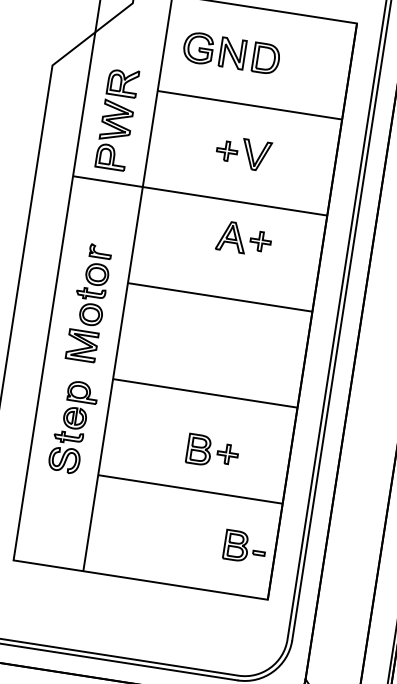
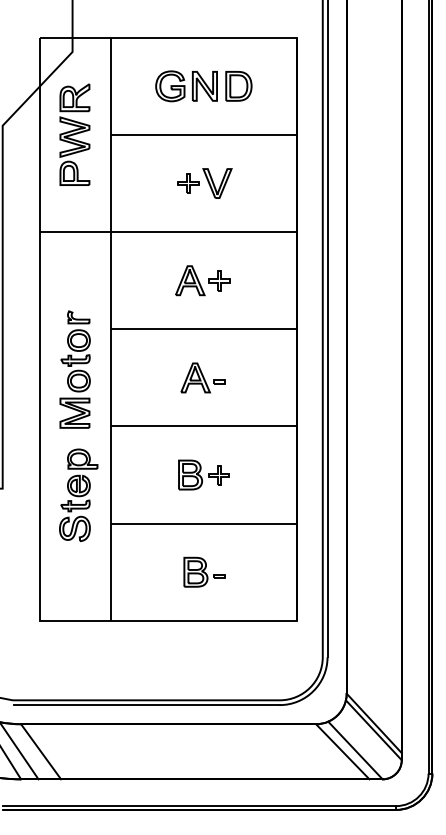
part: (231, 53) -> (203, 86), moved
part: (116, 118) -> (74, 134), moved
part: (244, 238) -> (202, 280), moved
part: (211, 344) -> (202, 377), added
part: (83, 358) -> (78, 425), moved
part: (212, 451) -> (203, 474), moved
part: (245, 546) -> (204, 571), moved

